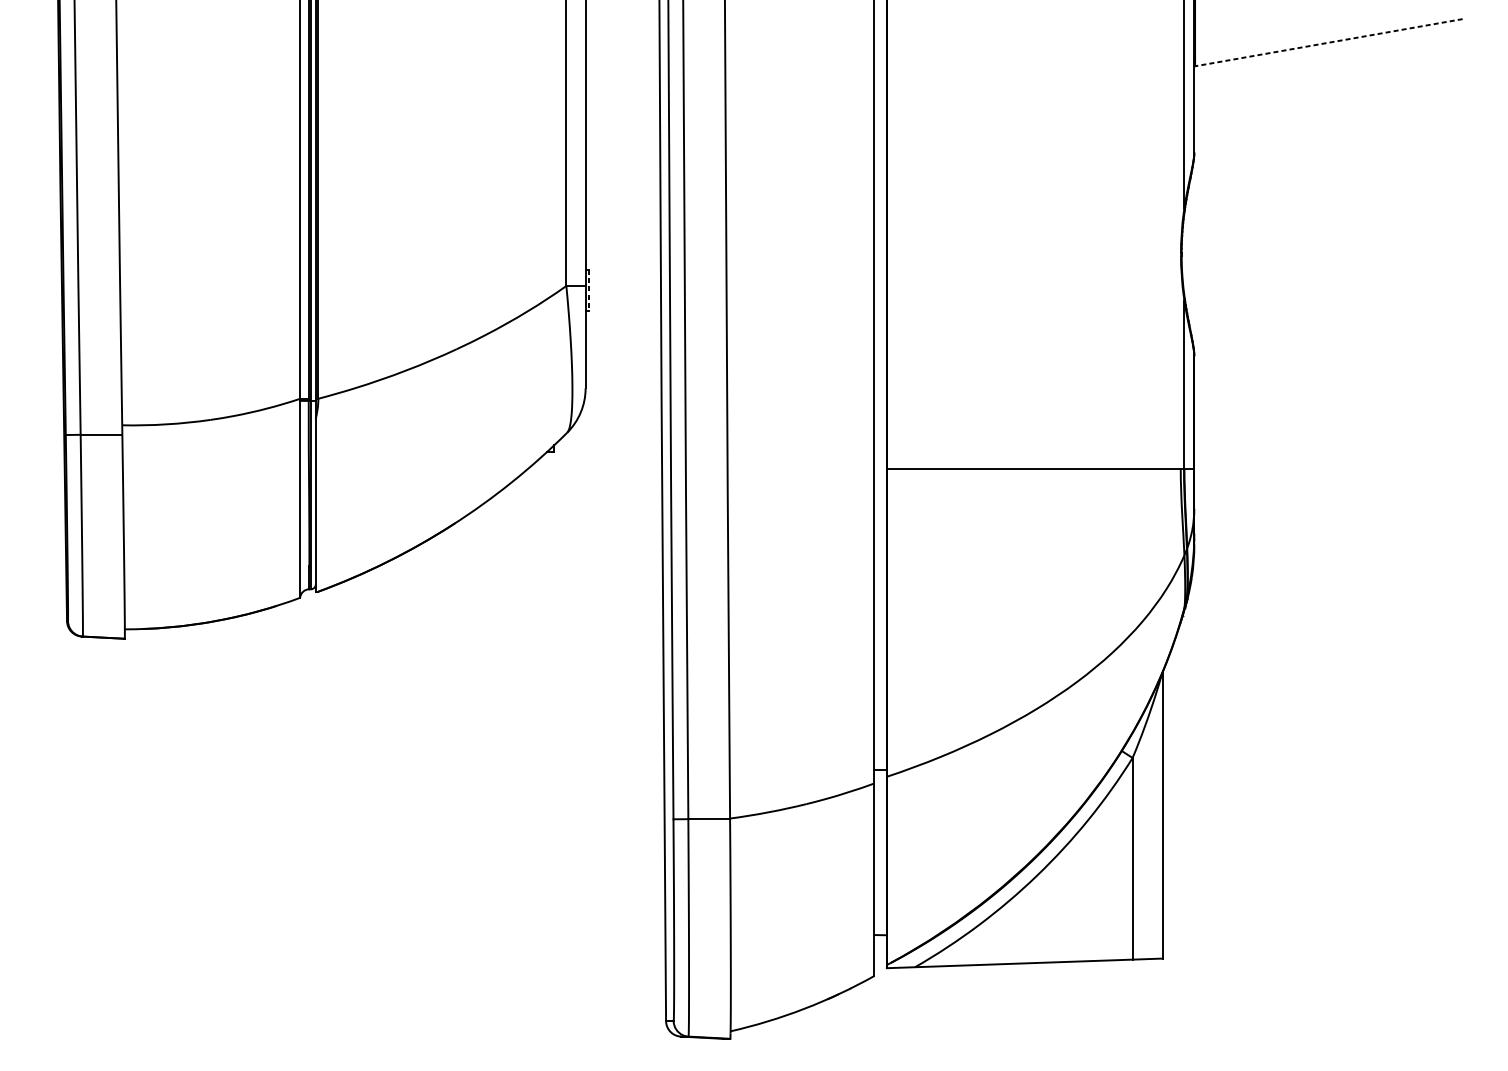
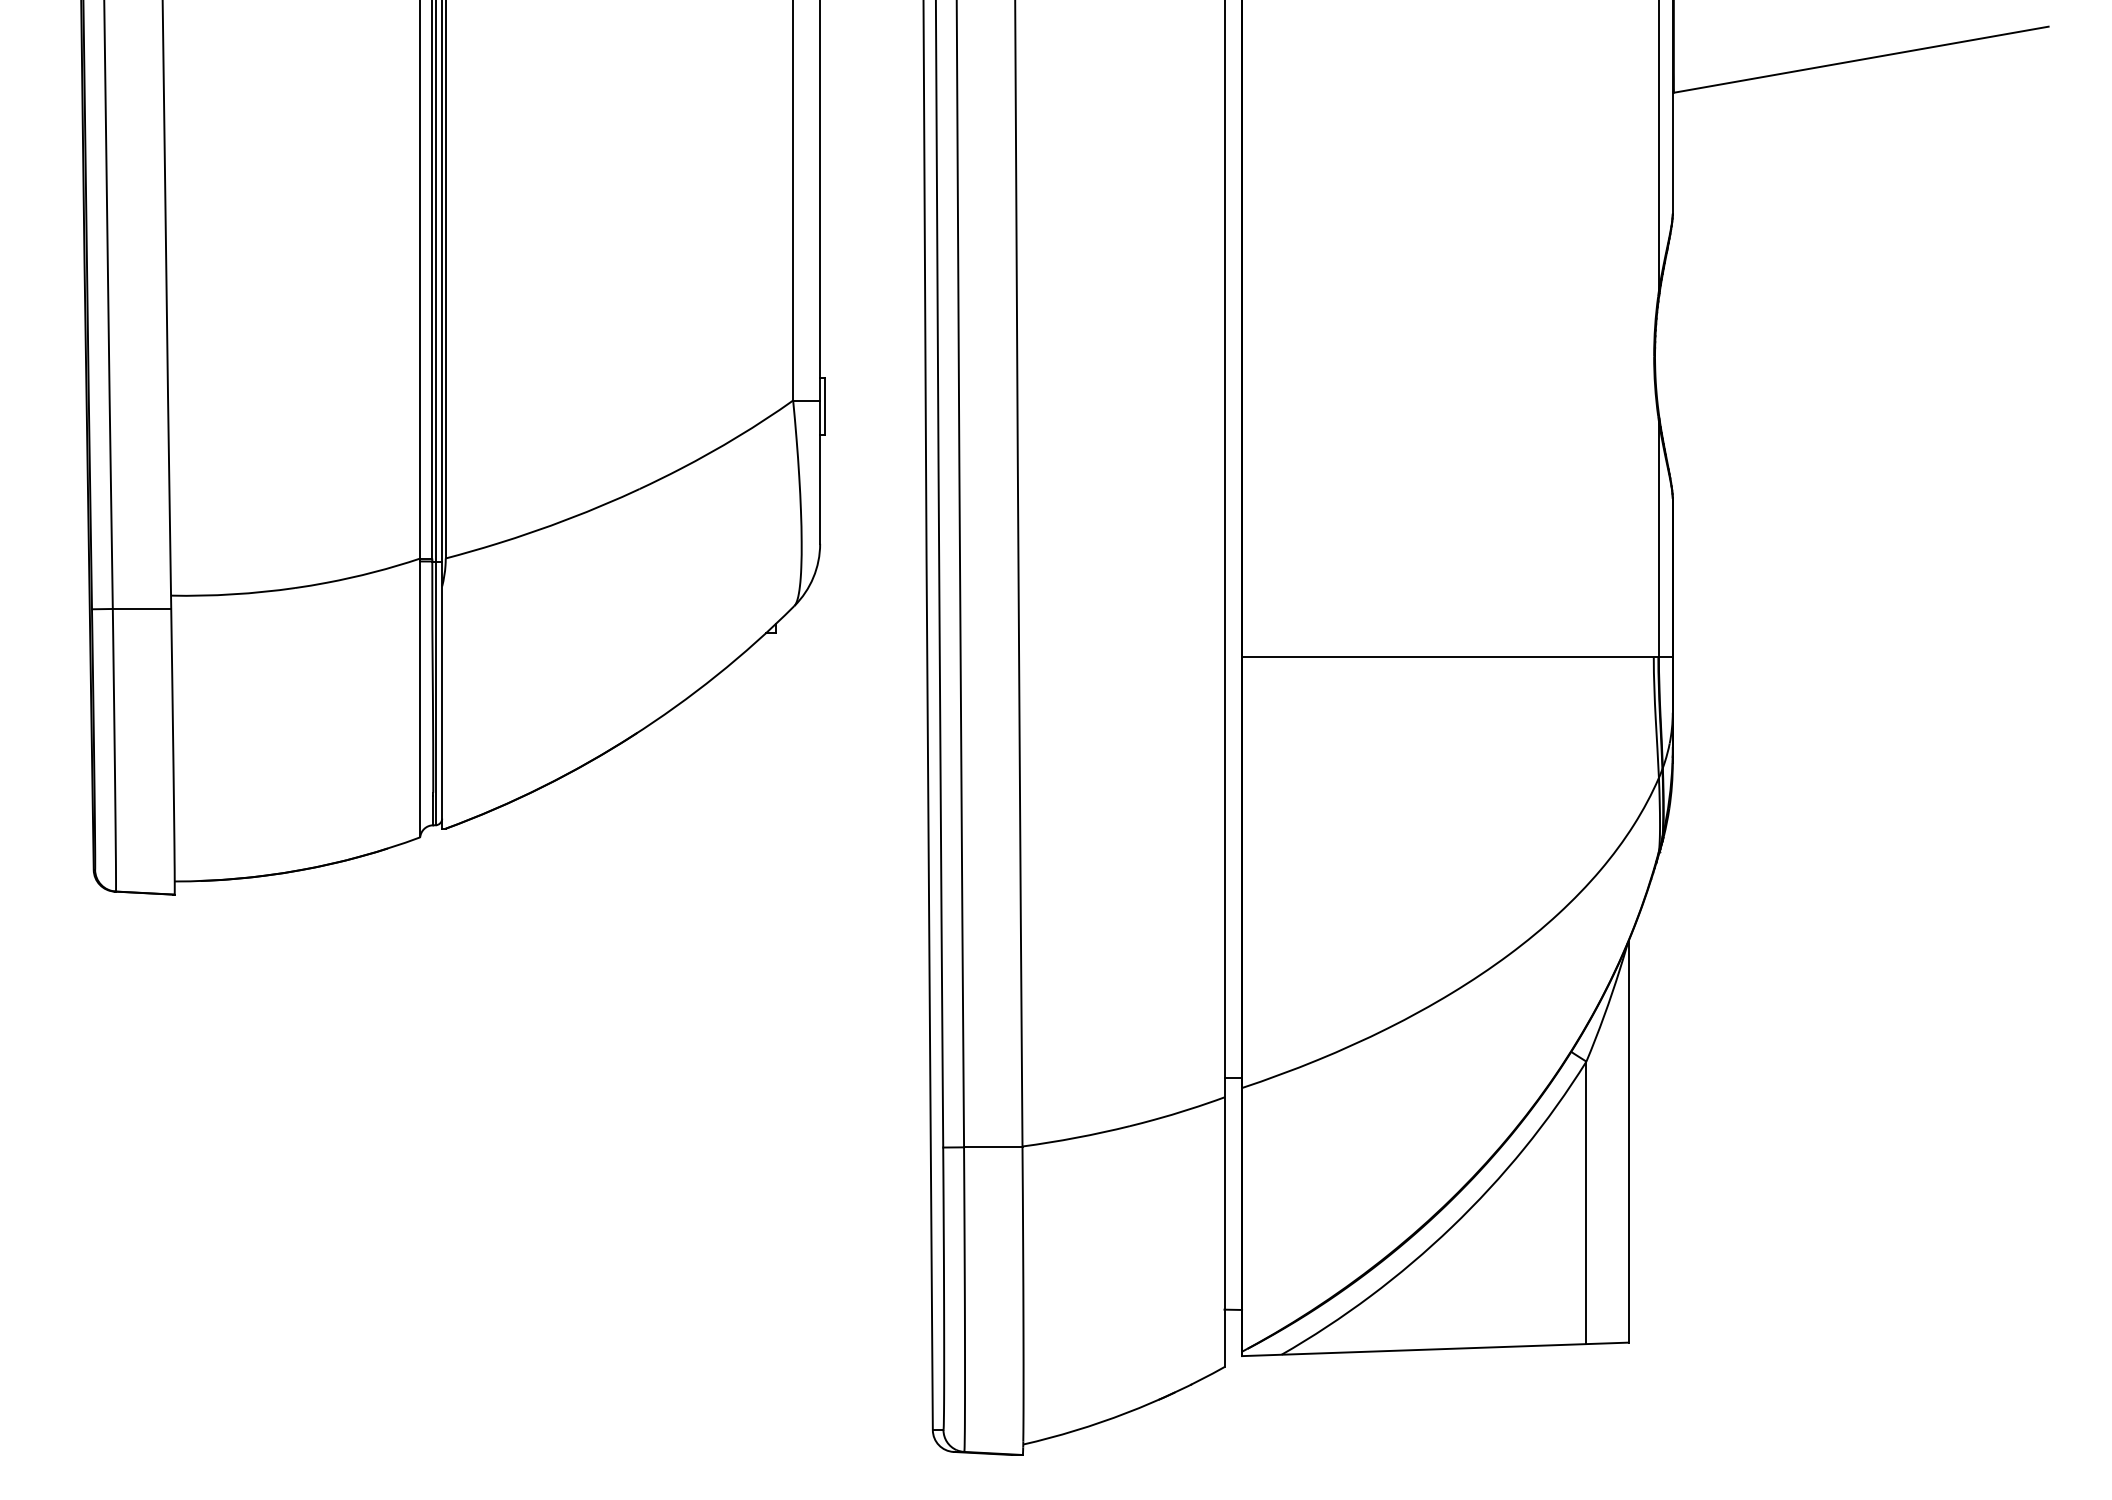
line: (1328, 42) -> (1860, 59), dashed -> solid
line: (588, 290) -> (824, 406), dashed -> solid

